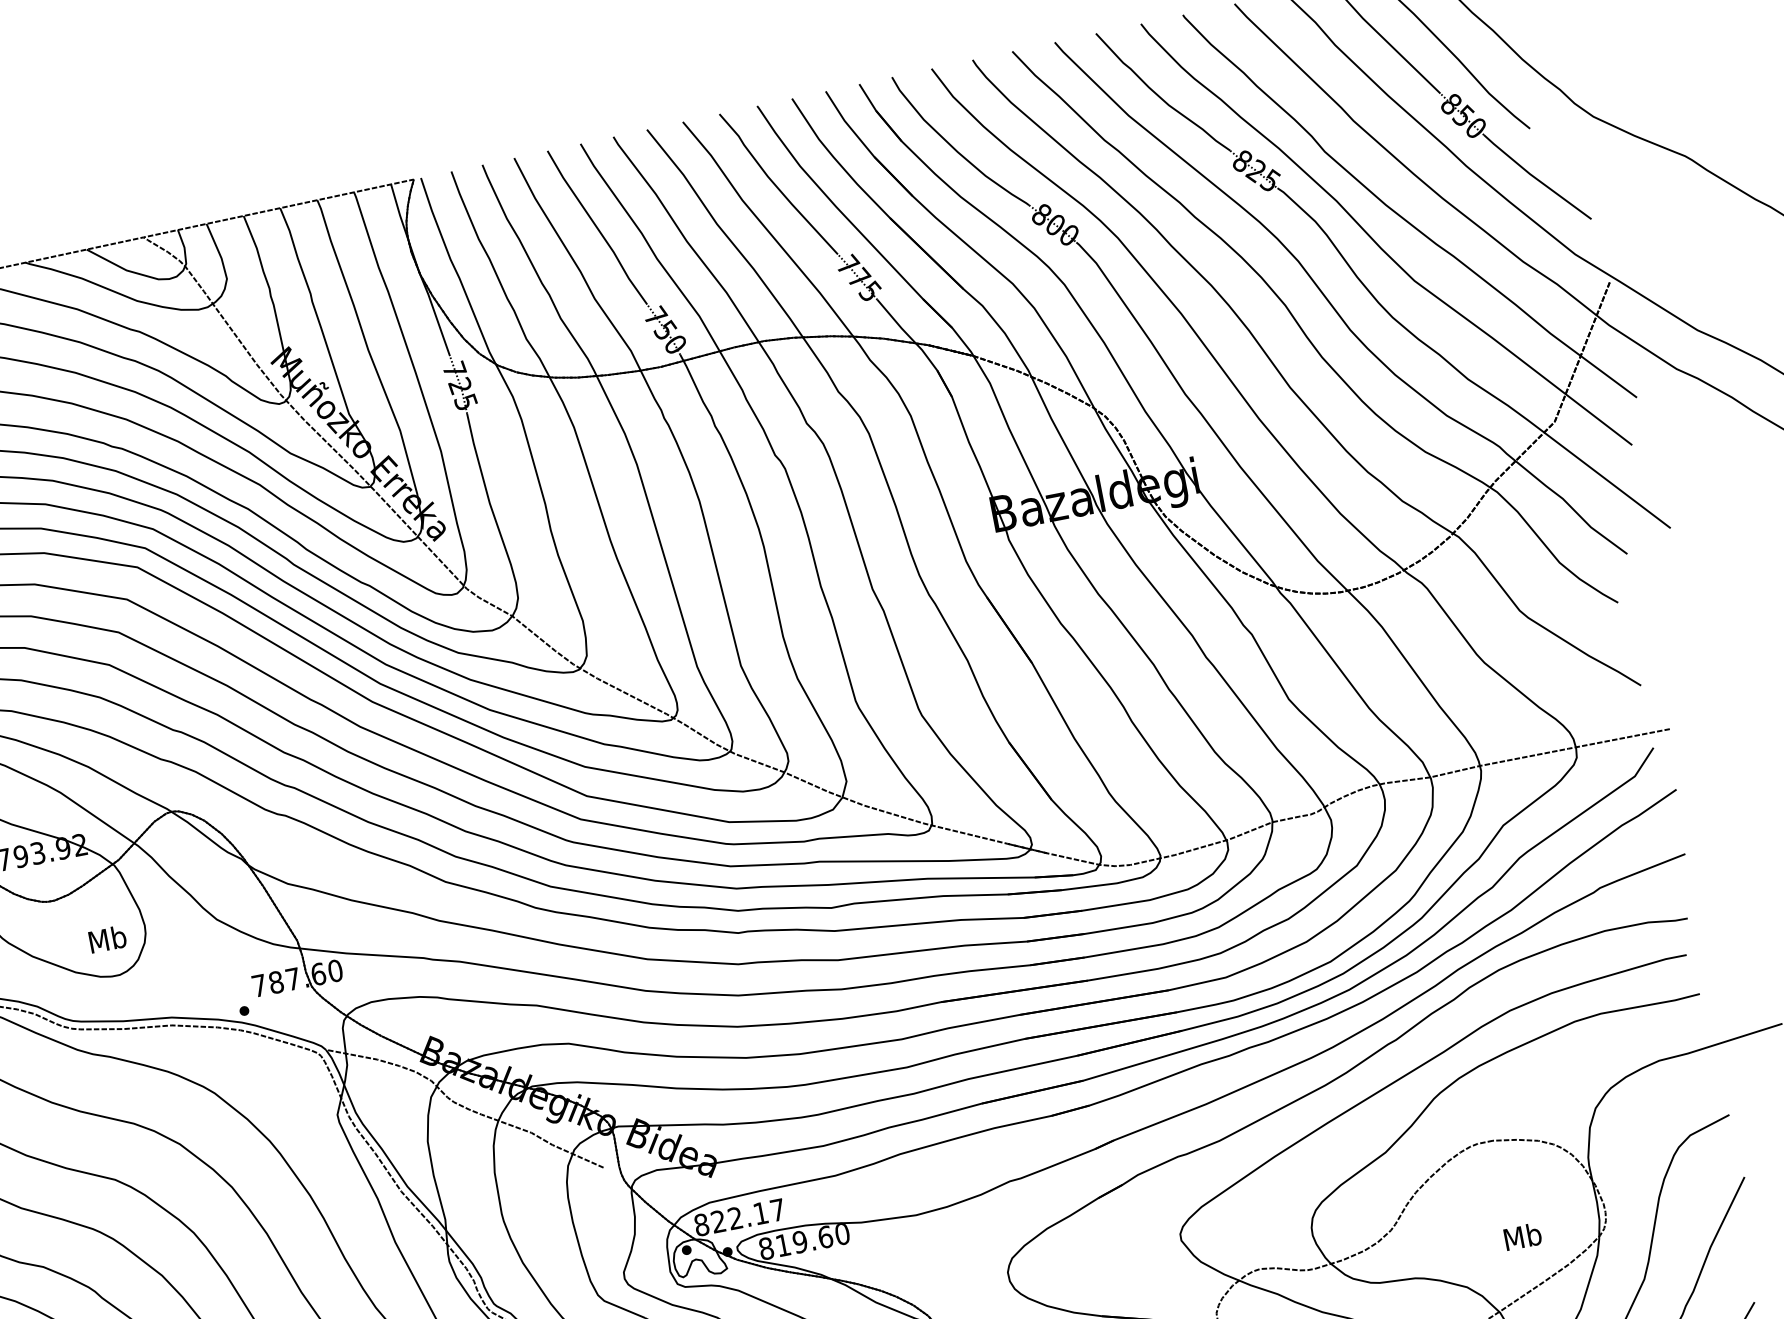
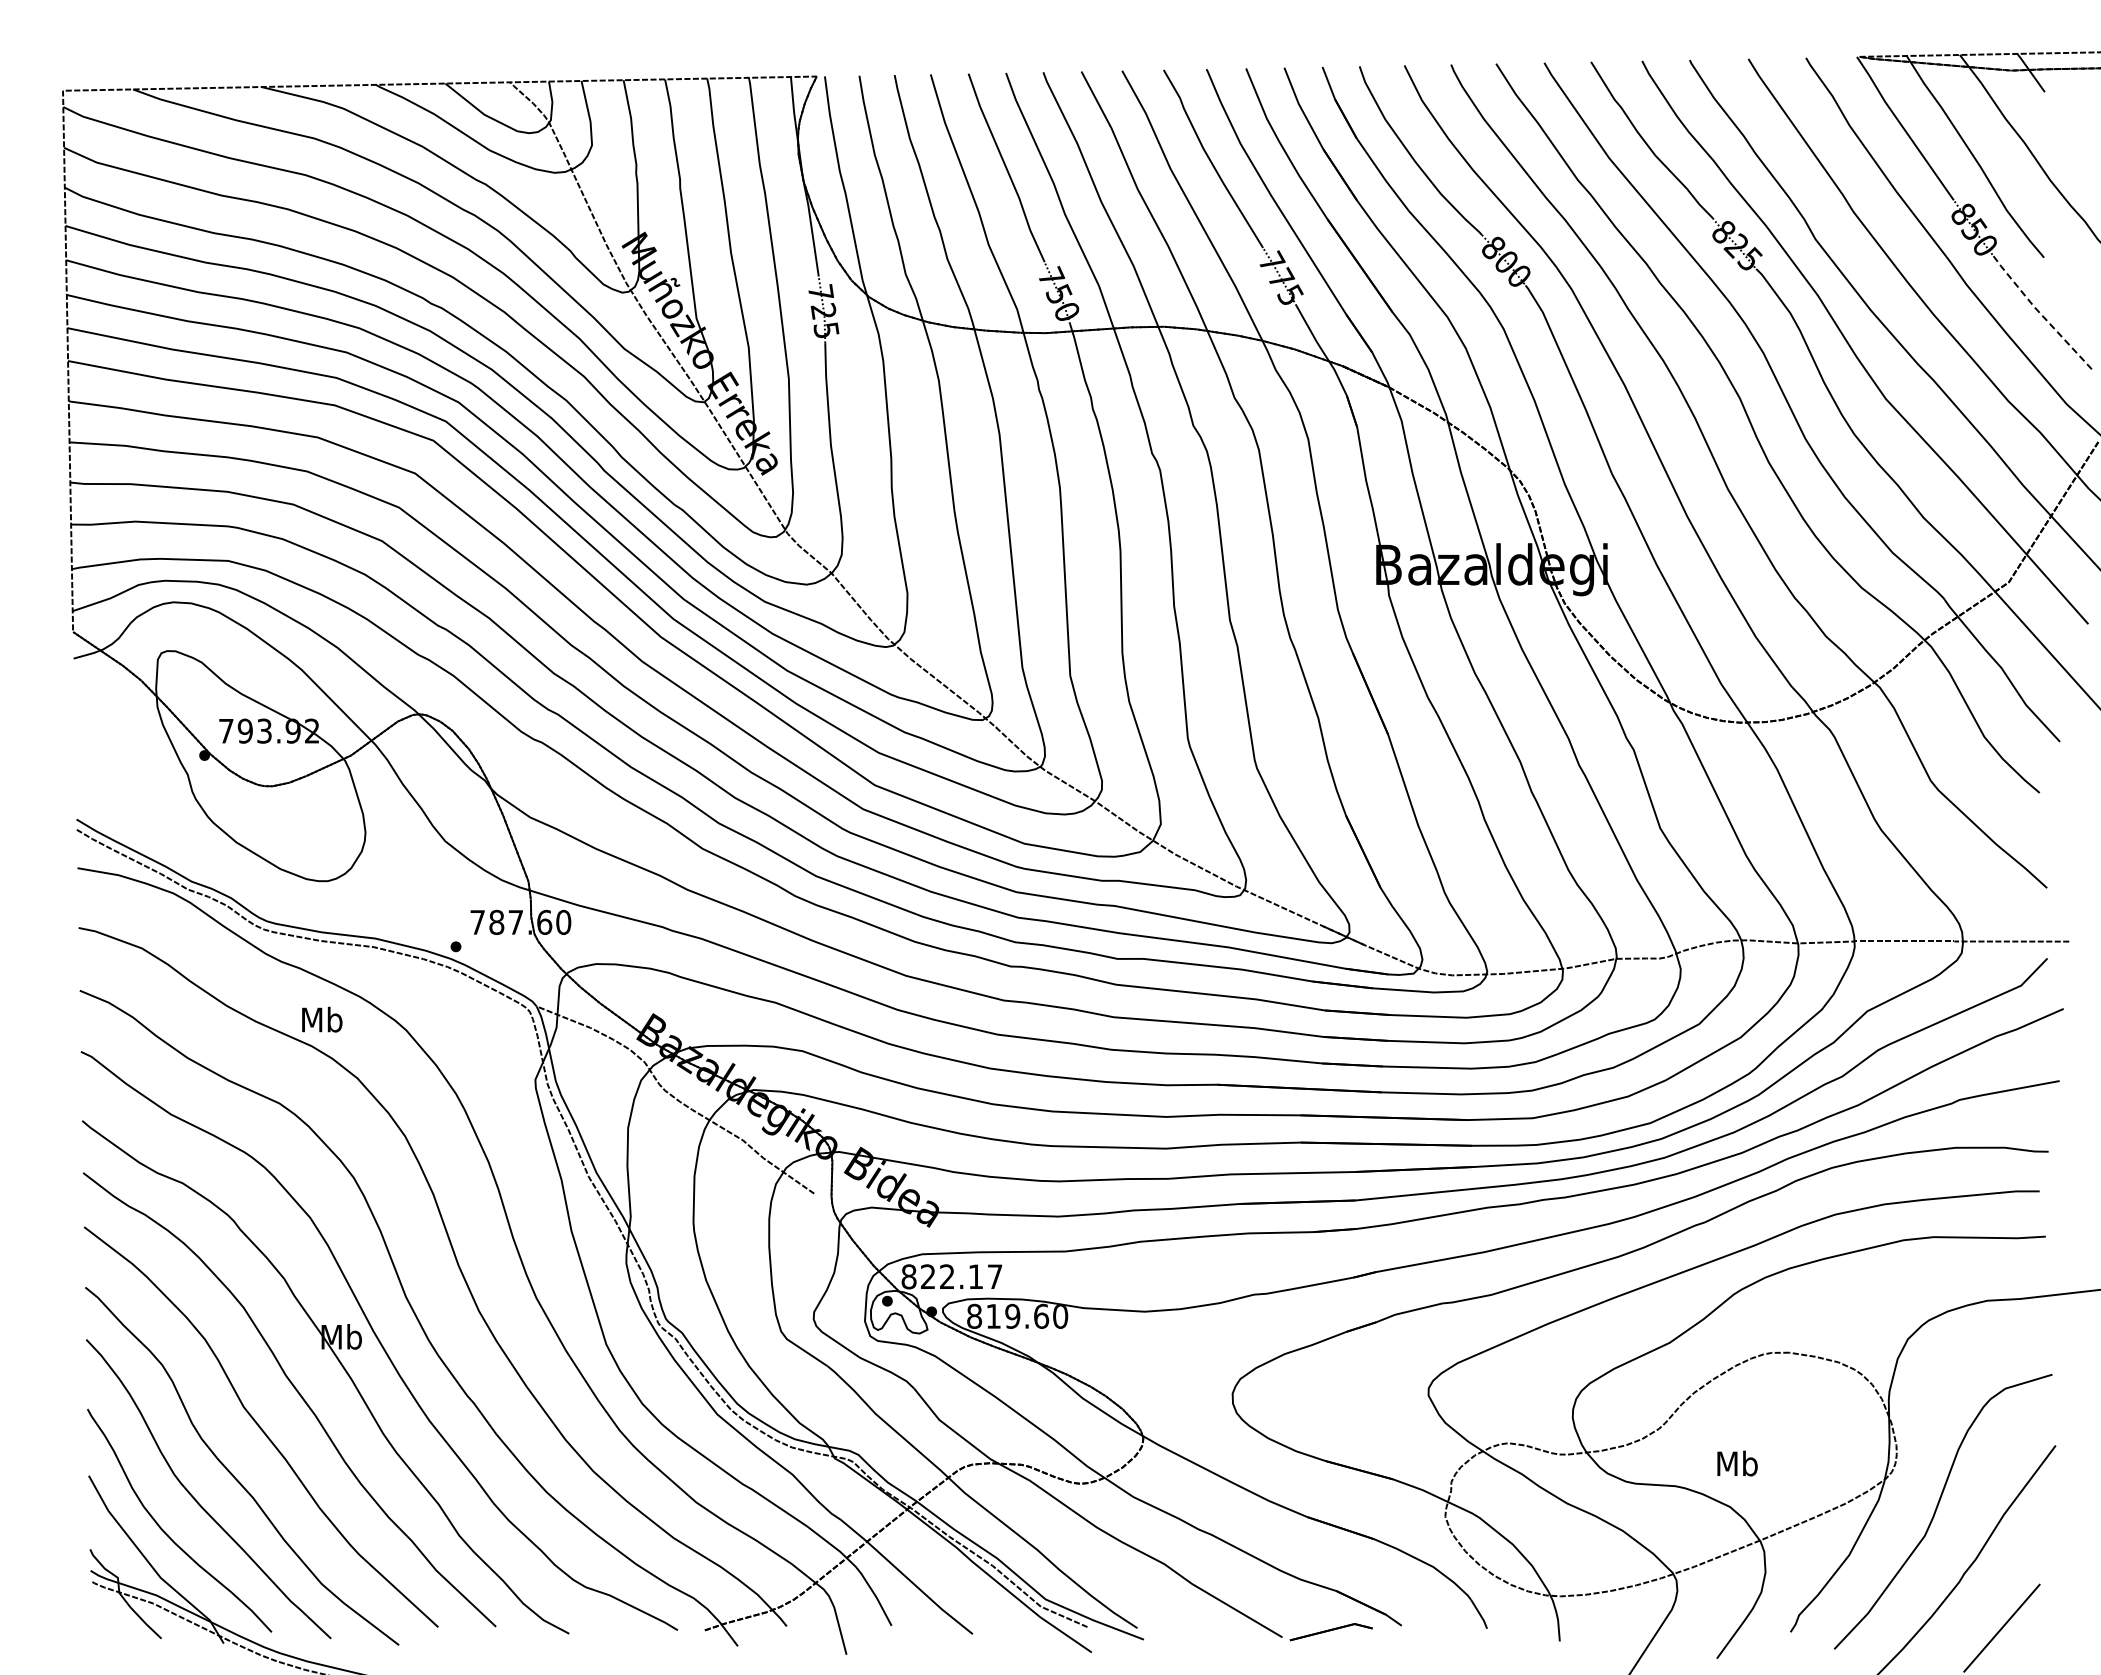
line: (1535, 178) -> (2039, 312), solid -> dashed
text: (107, 939) -> (322, 1019), moved
text: (1522, 1236) -> (1737, 1463), moved

